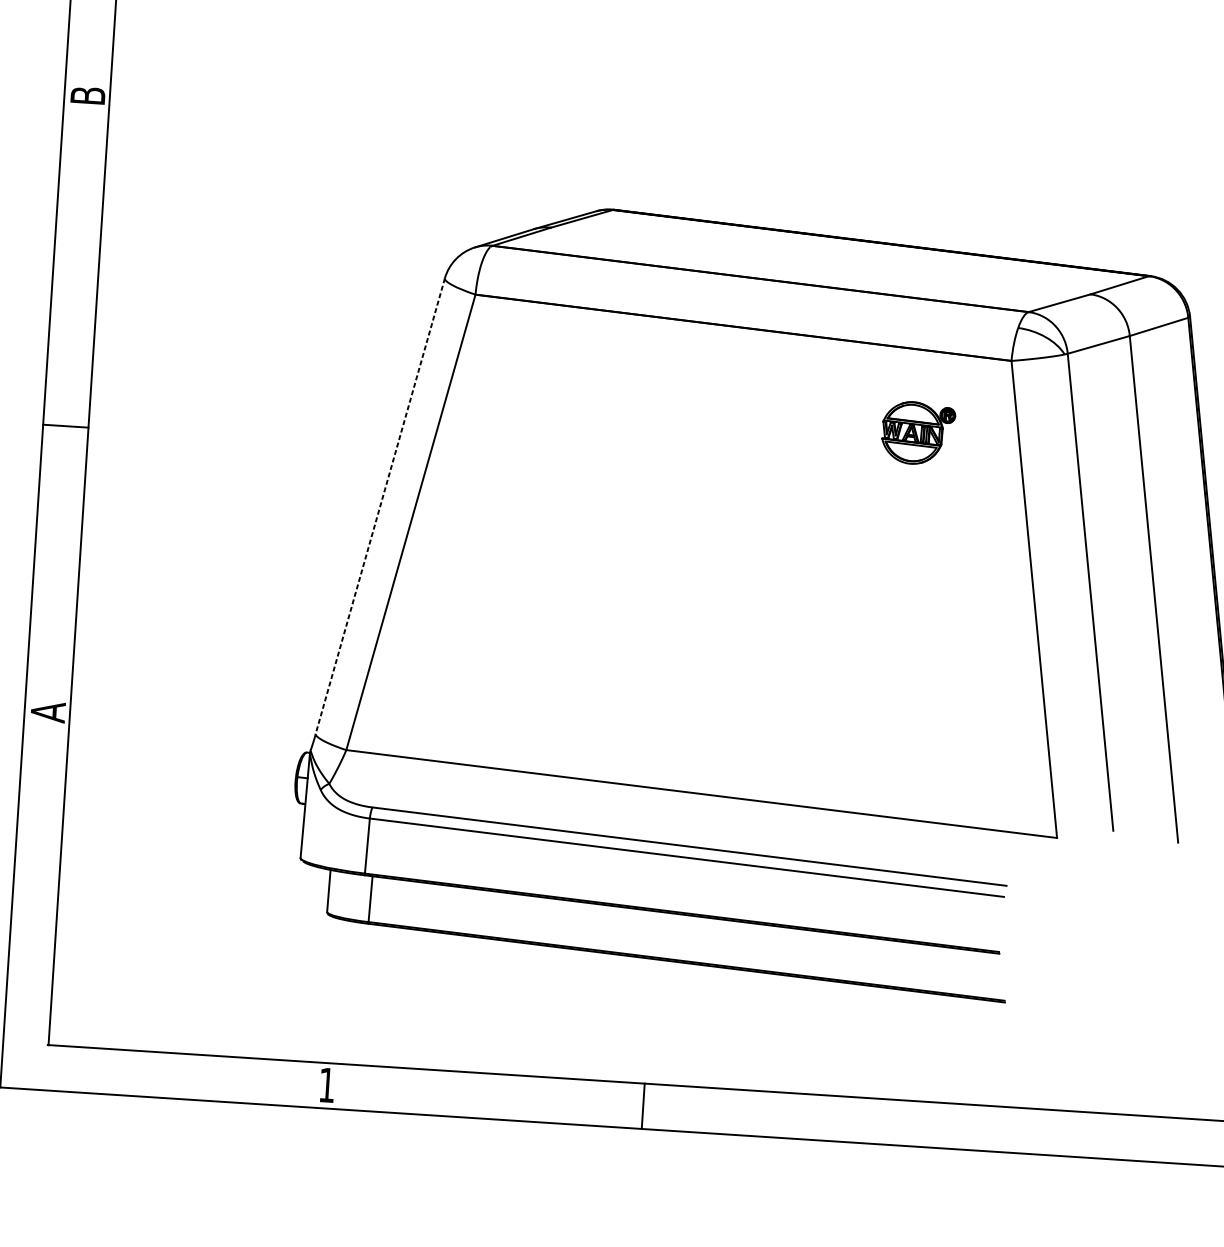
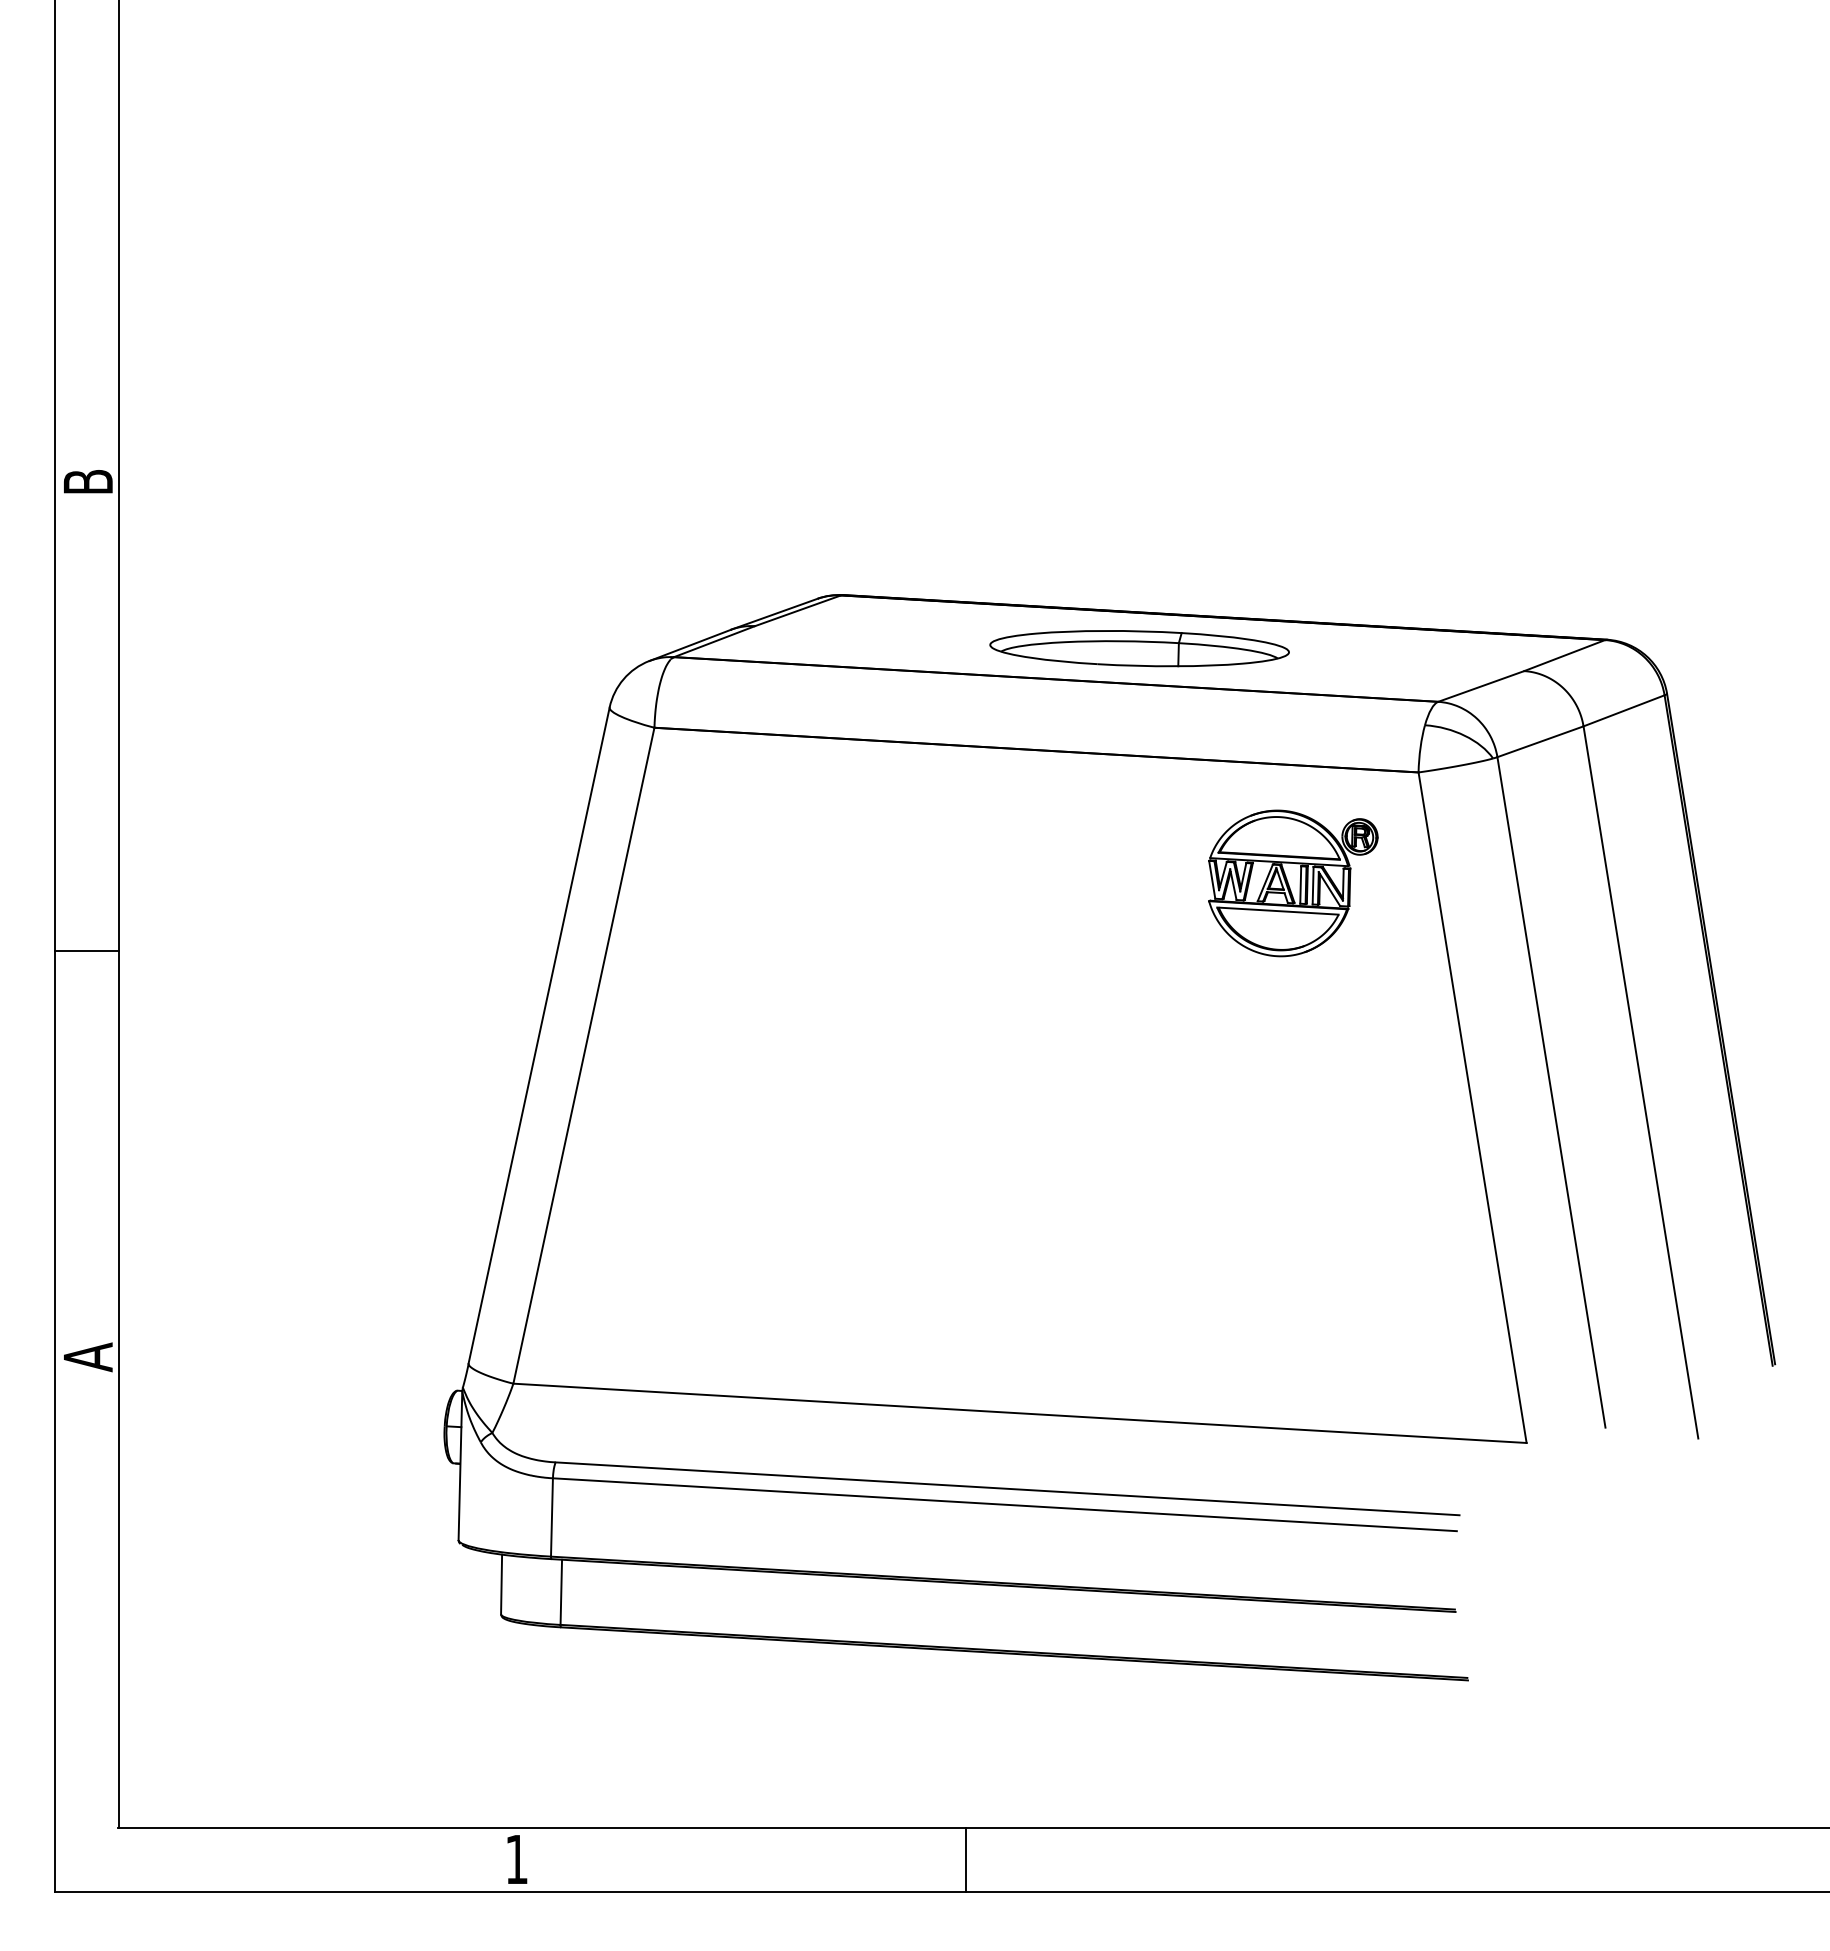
part: (820, 260) -> (1139, 648), added
part: (918, 433) -> (1293, 883), size x1.67
line: (380, 506) -> (539, 1035), dashed -> solid

